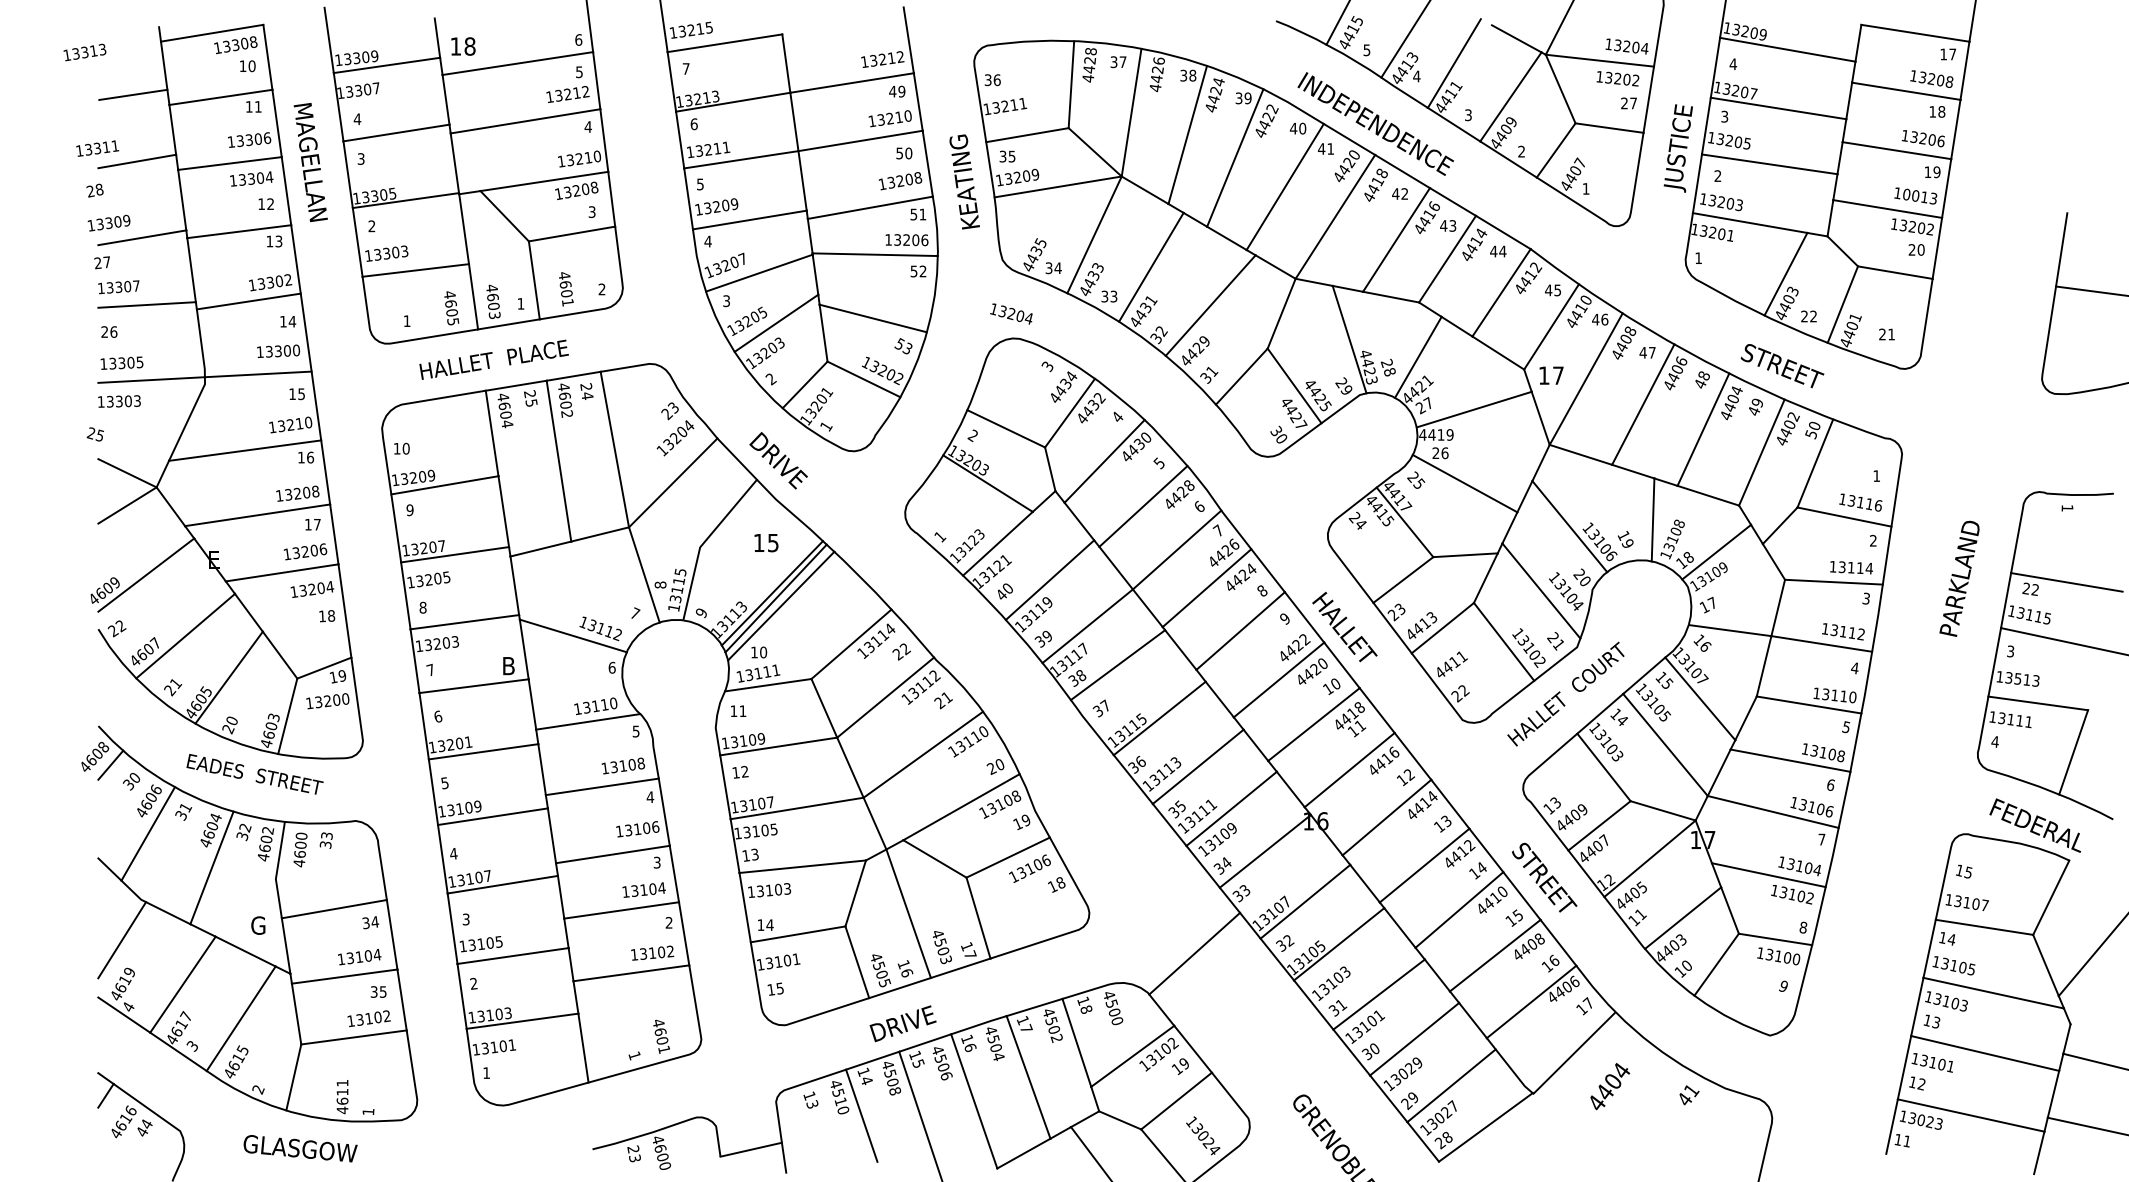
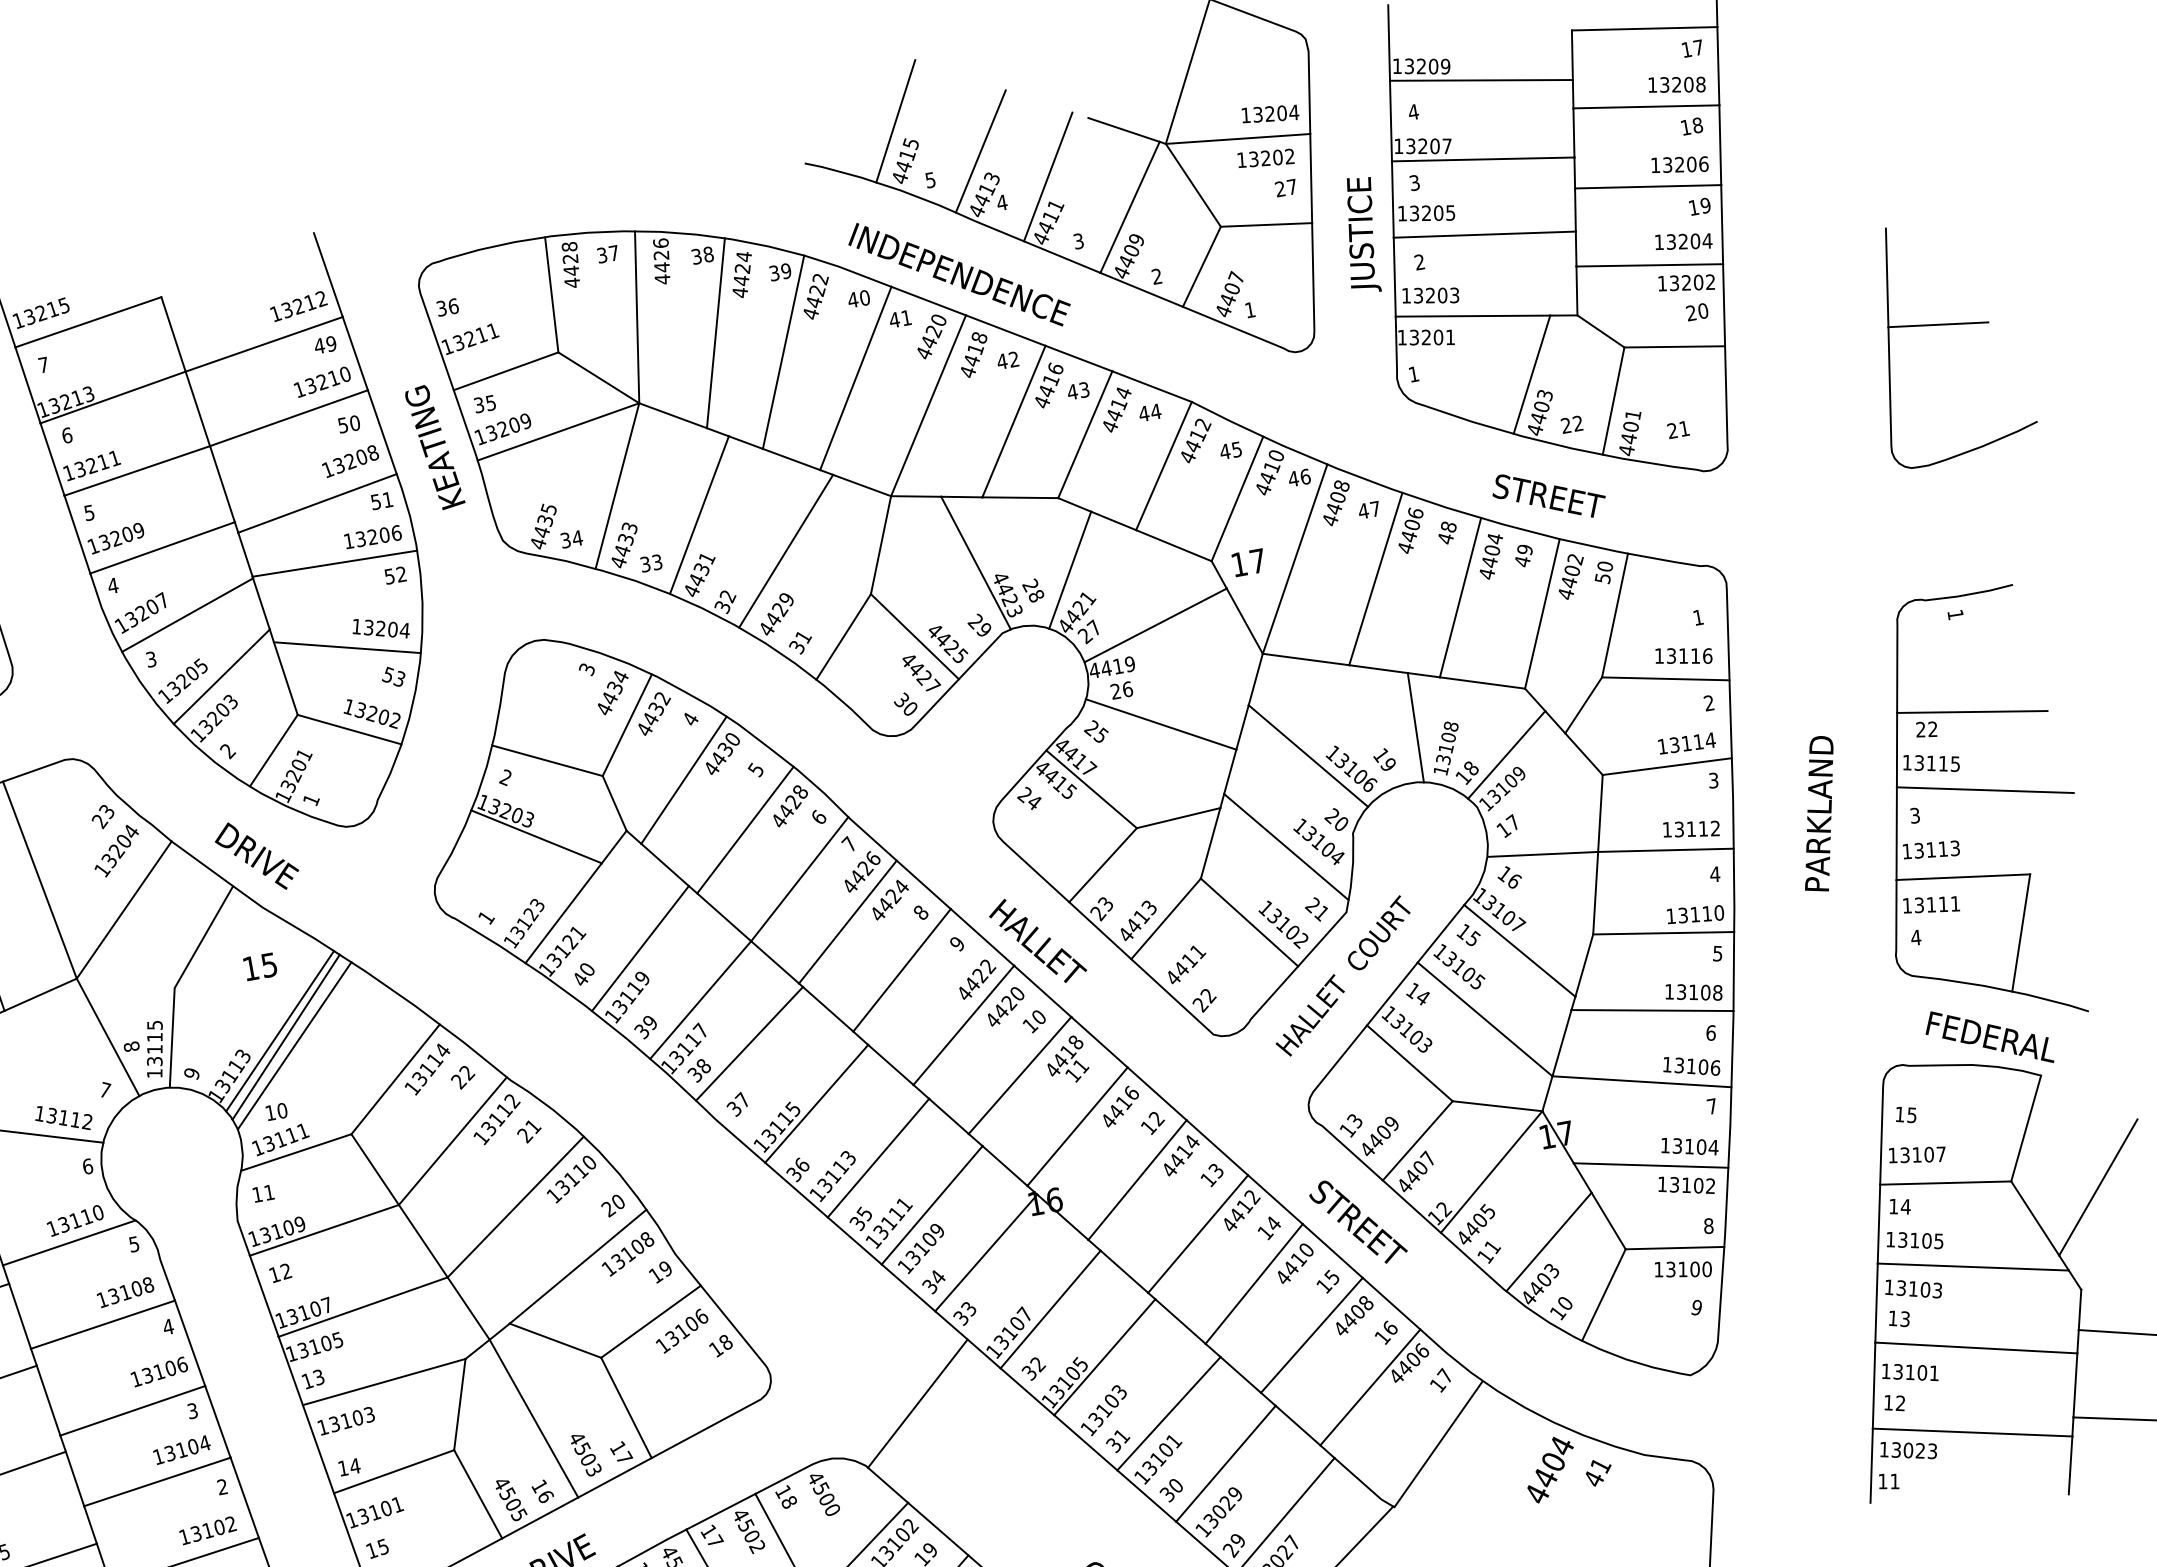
text: (1919, 196) -> (1688, 241), 10013 -> 13204
text: (1011, 313) -> (380, 628), moved
text: (1959, 578) -> (1818, 814), moved
text: (2017, 678) -> (1930, 849), 13513 -> 13113
text: (1610, 1086) -> (1551, 1469), moved

